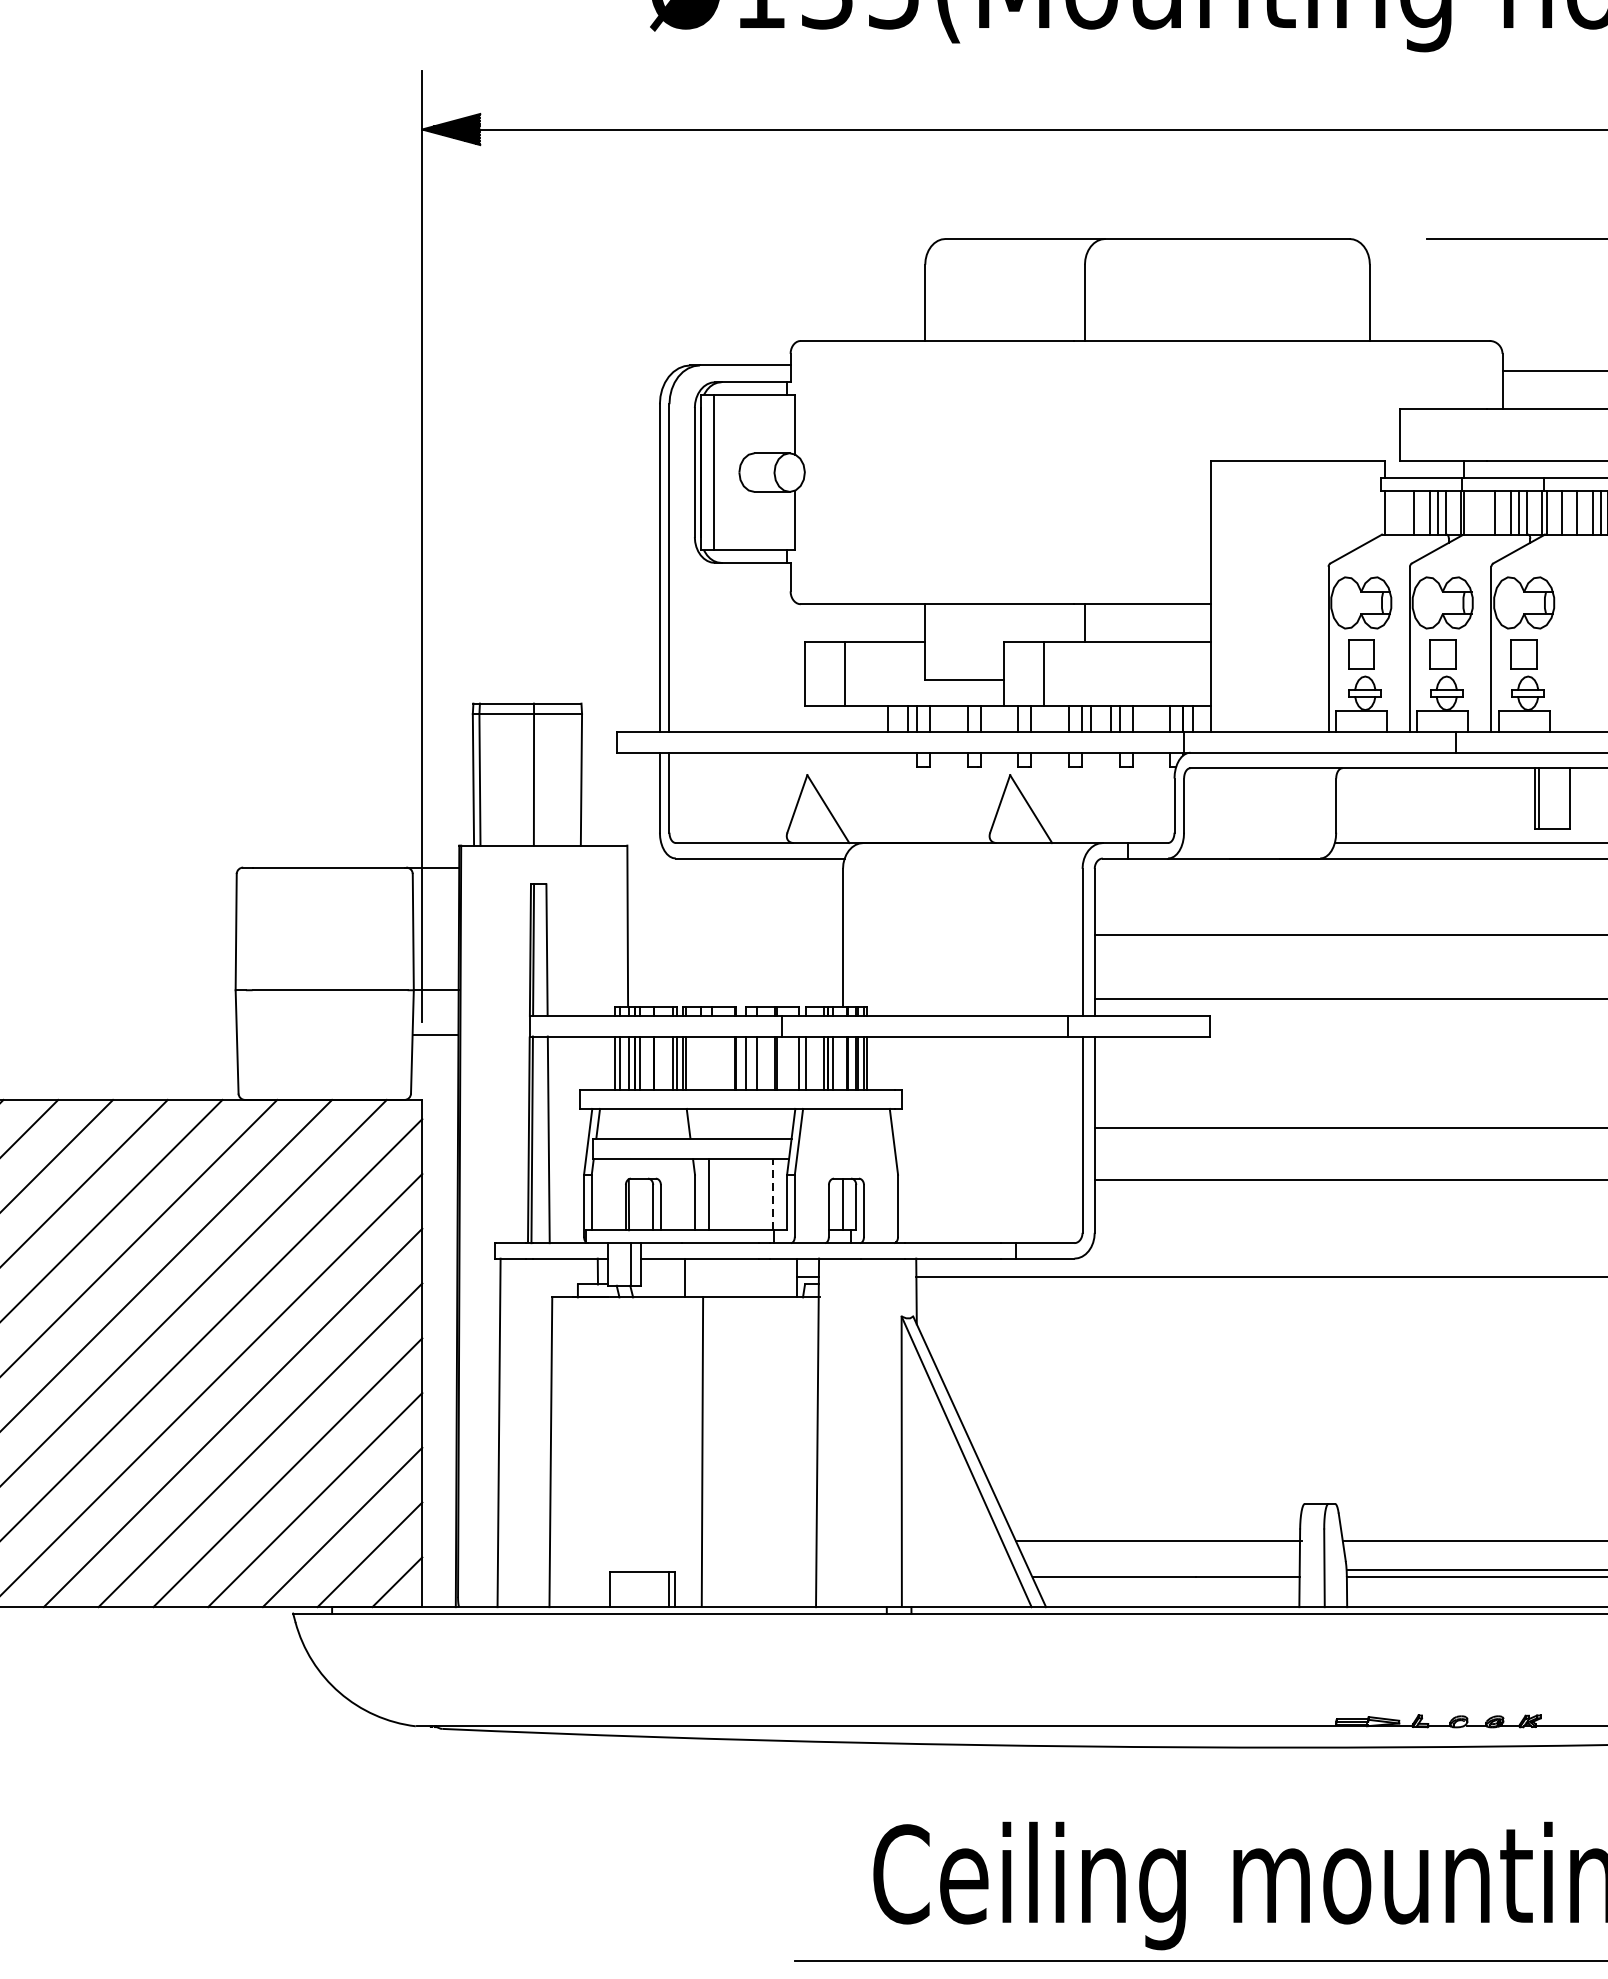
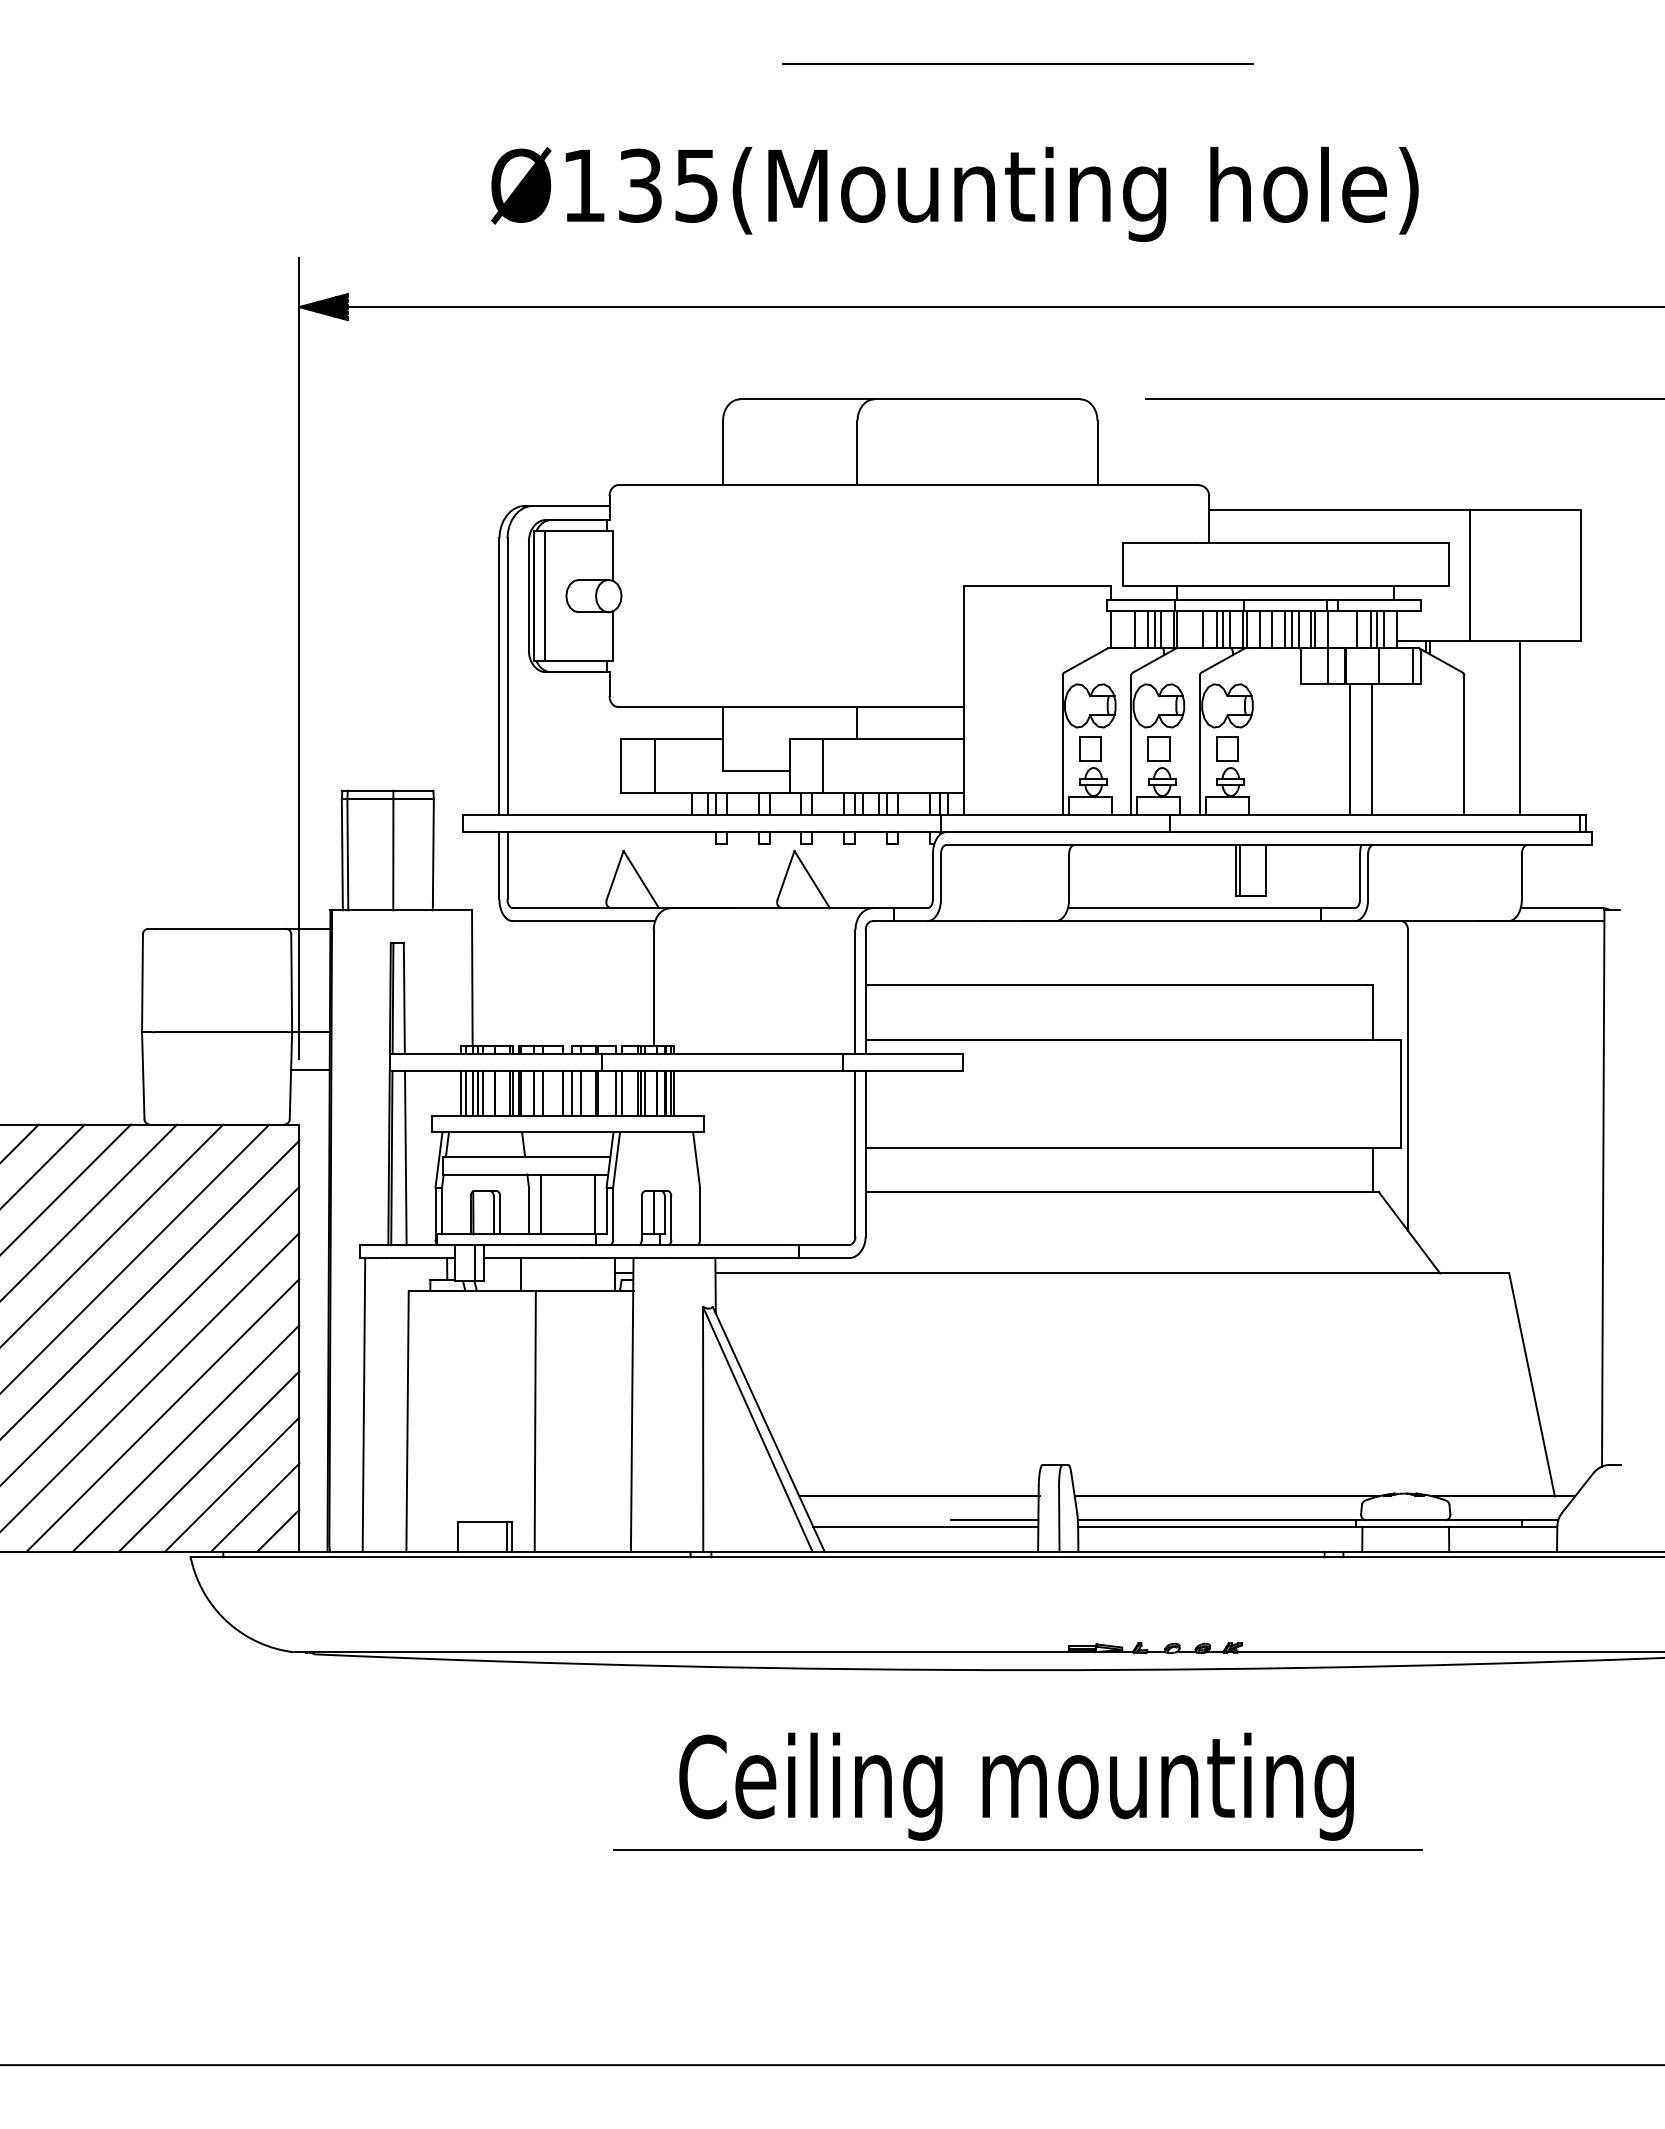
line: (701, 1063) -> (534, 1093), added
line: (712, 1063) -> (543, 1093), added
line: (772, 1194) -> (594, 1204), dashed -> solid
line: (1247, 1569) -> (994, 1520), added

